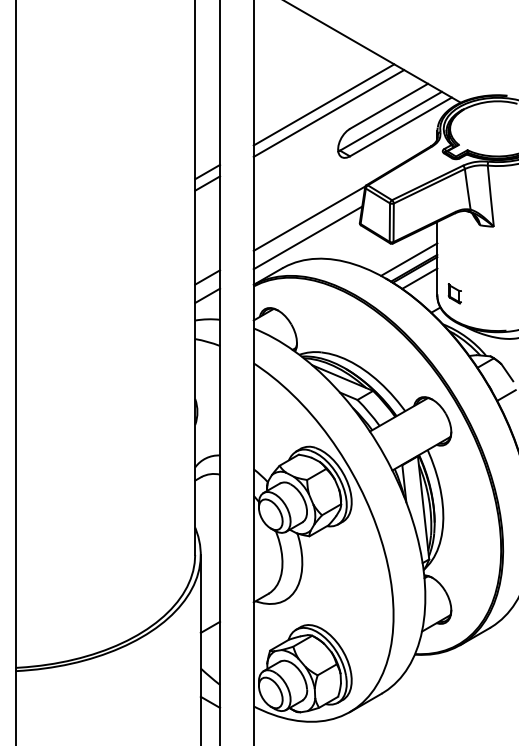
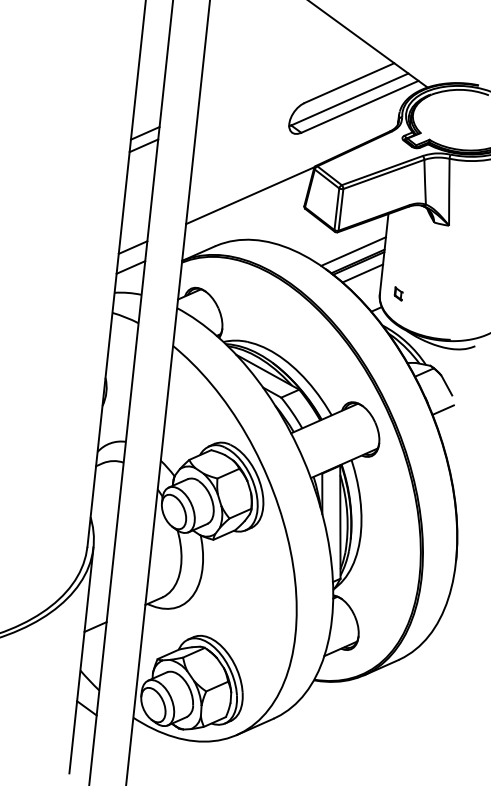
line: (323, 104) -> (278, 73), removed
line: (328, 113) -> (283, 83), removed
line: (307, 237) -> (245, 215), removed
part: (454, 293) -> (398, 293), size x0.6

